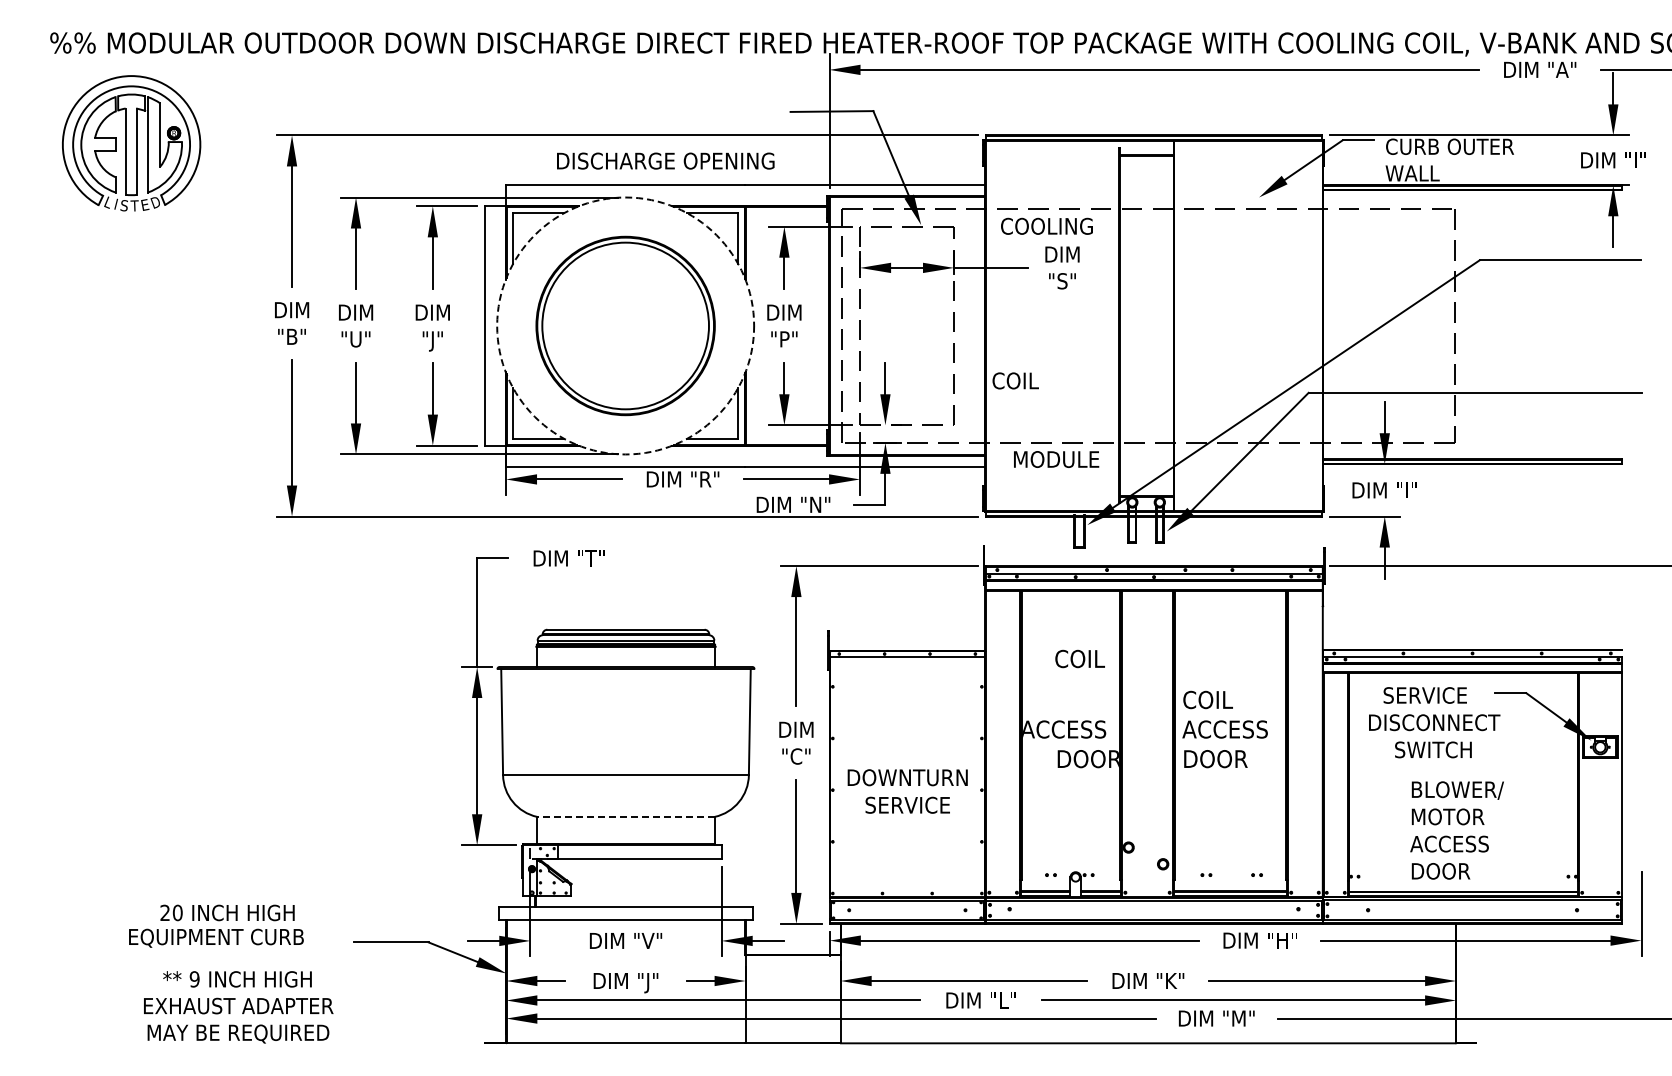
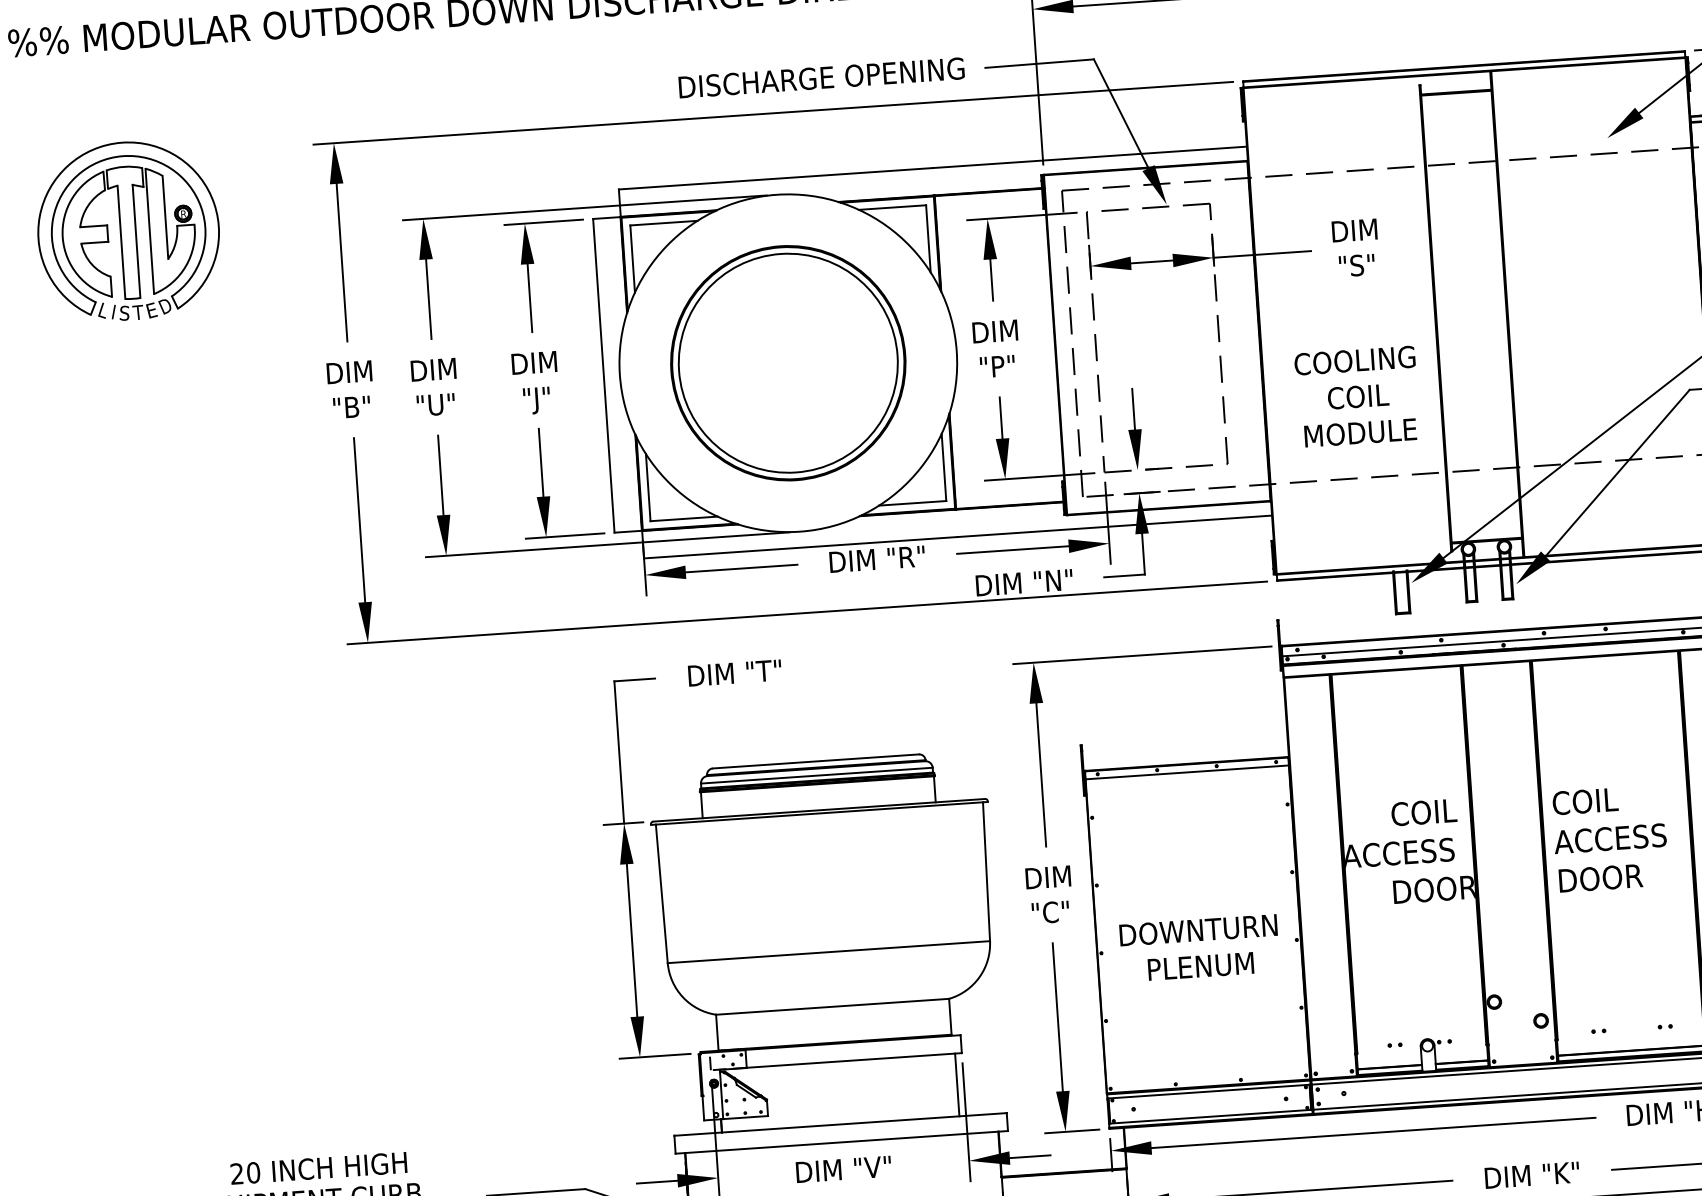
part: (131, 143) -> (128, 231), moved
text: (665, 160) -> (821, 77), moved
text: (1046, 225) -> (1354, 359), moved
circle: (625, 325) -> (788, 362), dashed -> solid
text: (1015, 380) -> (1358, 396), moved
text: (1056, 459) -> (1360, 432), moved
text: (1079, 658) -> (1423, 811), moved
text: (907, 804) -> (1200, 965), SERVICE -> PLENUM
line: (625, 816) -> (831, 1006), dashed -> solid
line: (716, 882) -> (957, 1084), added

